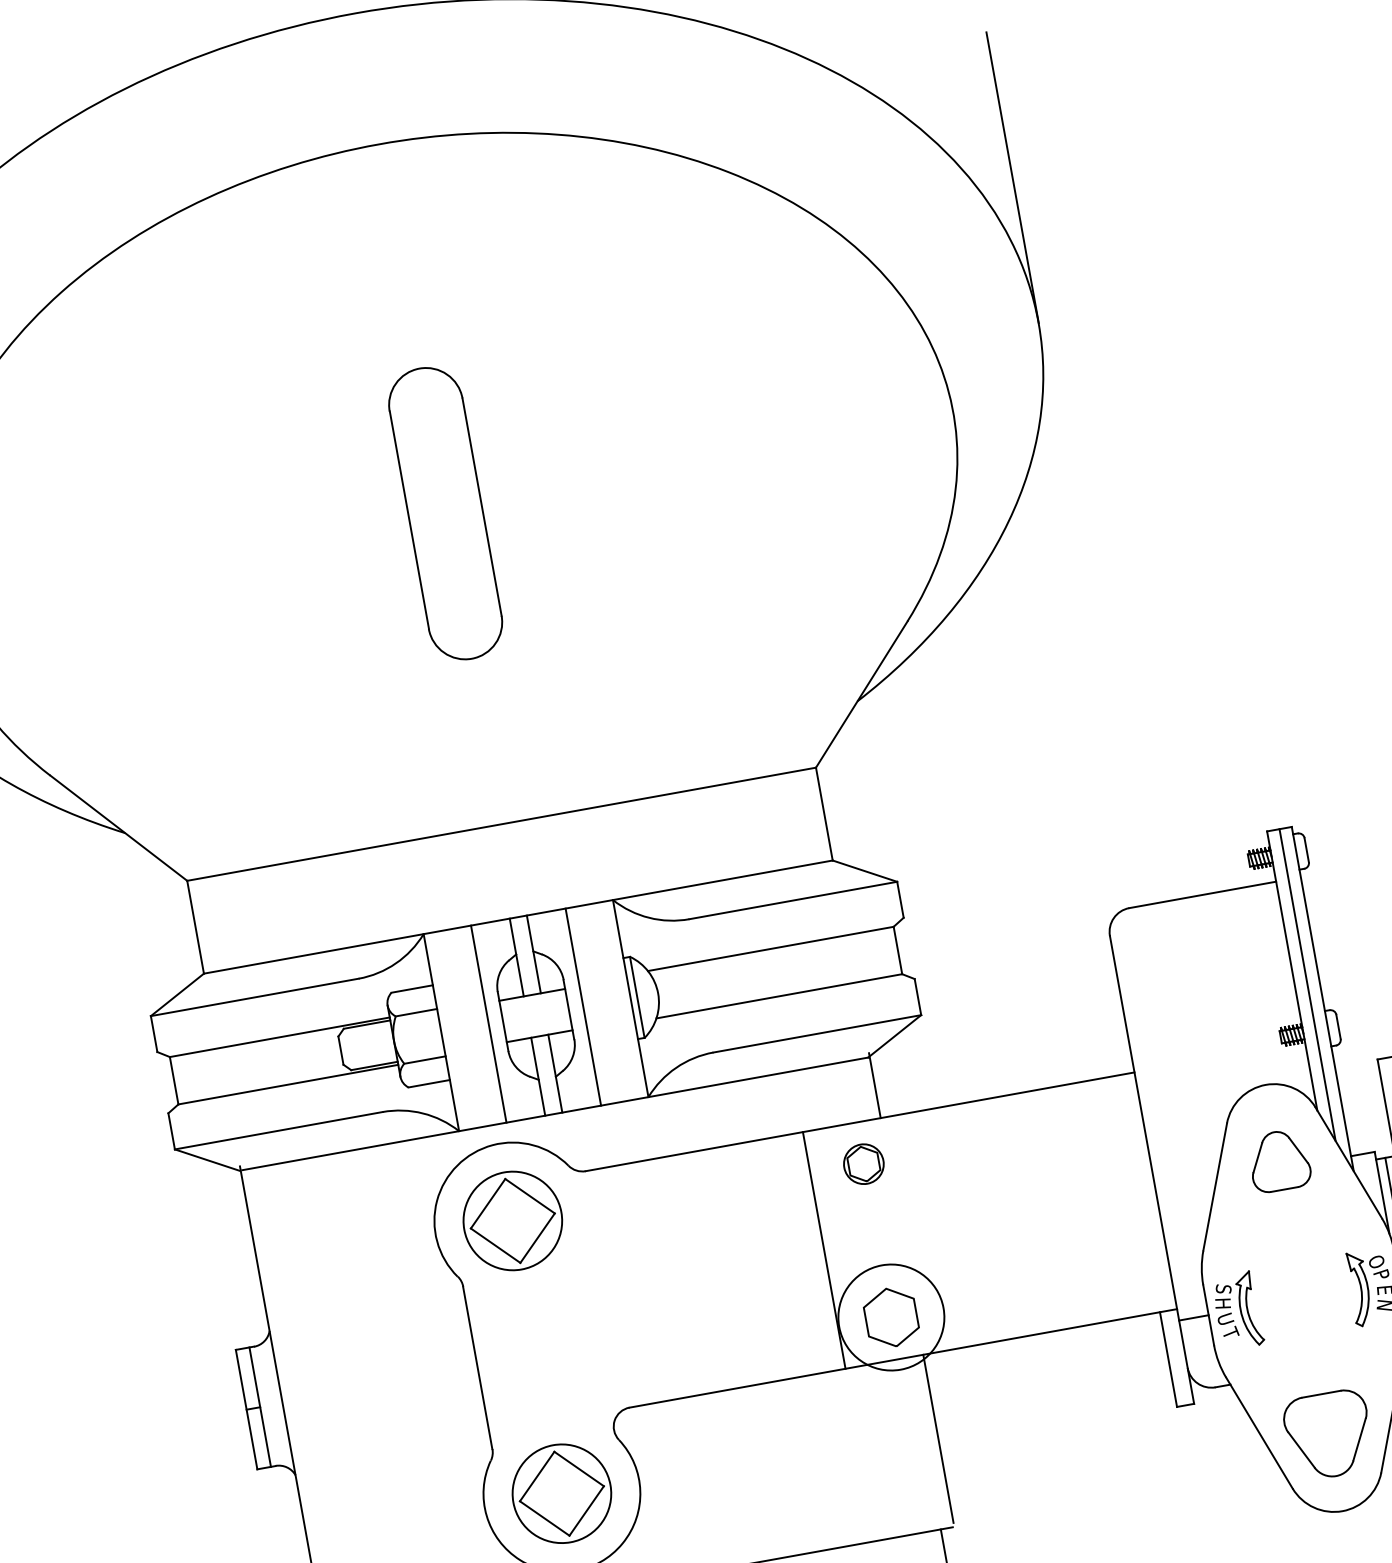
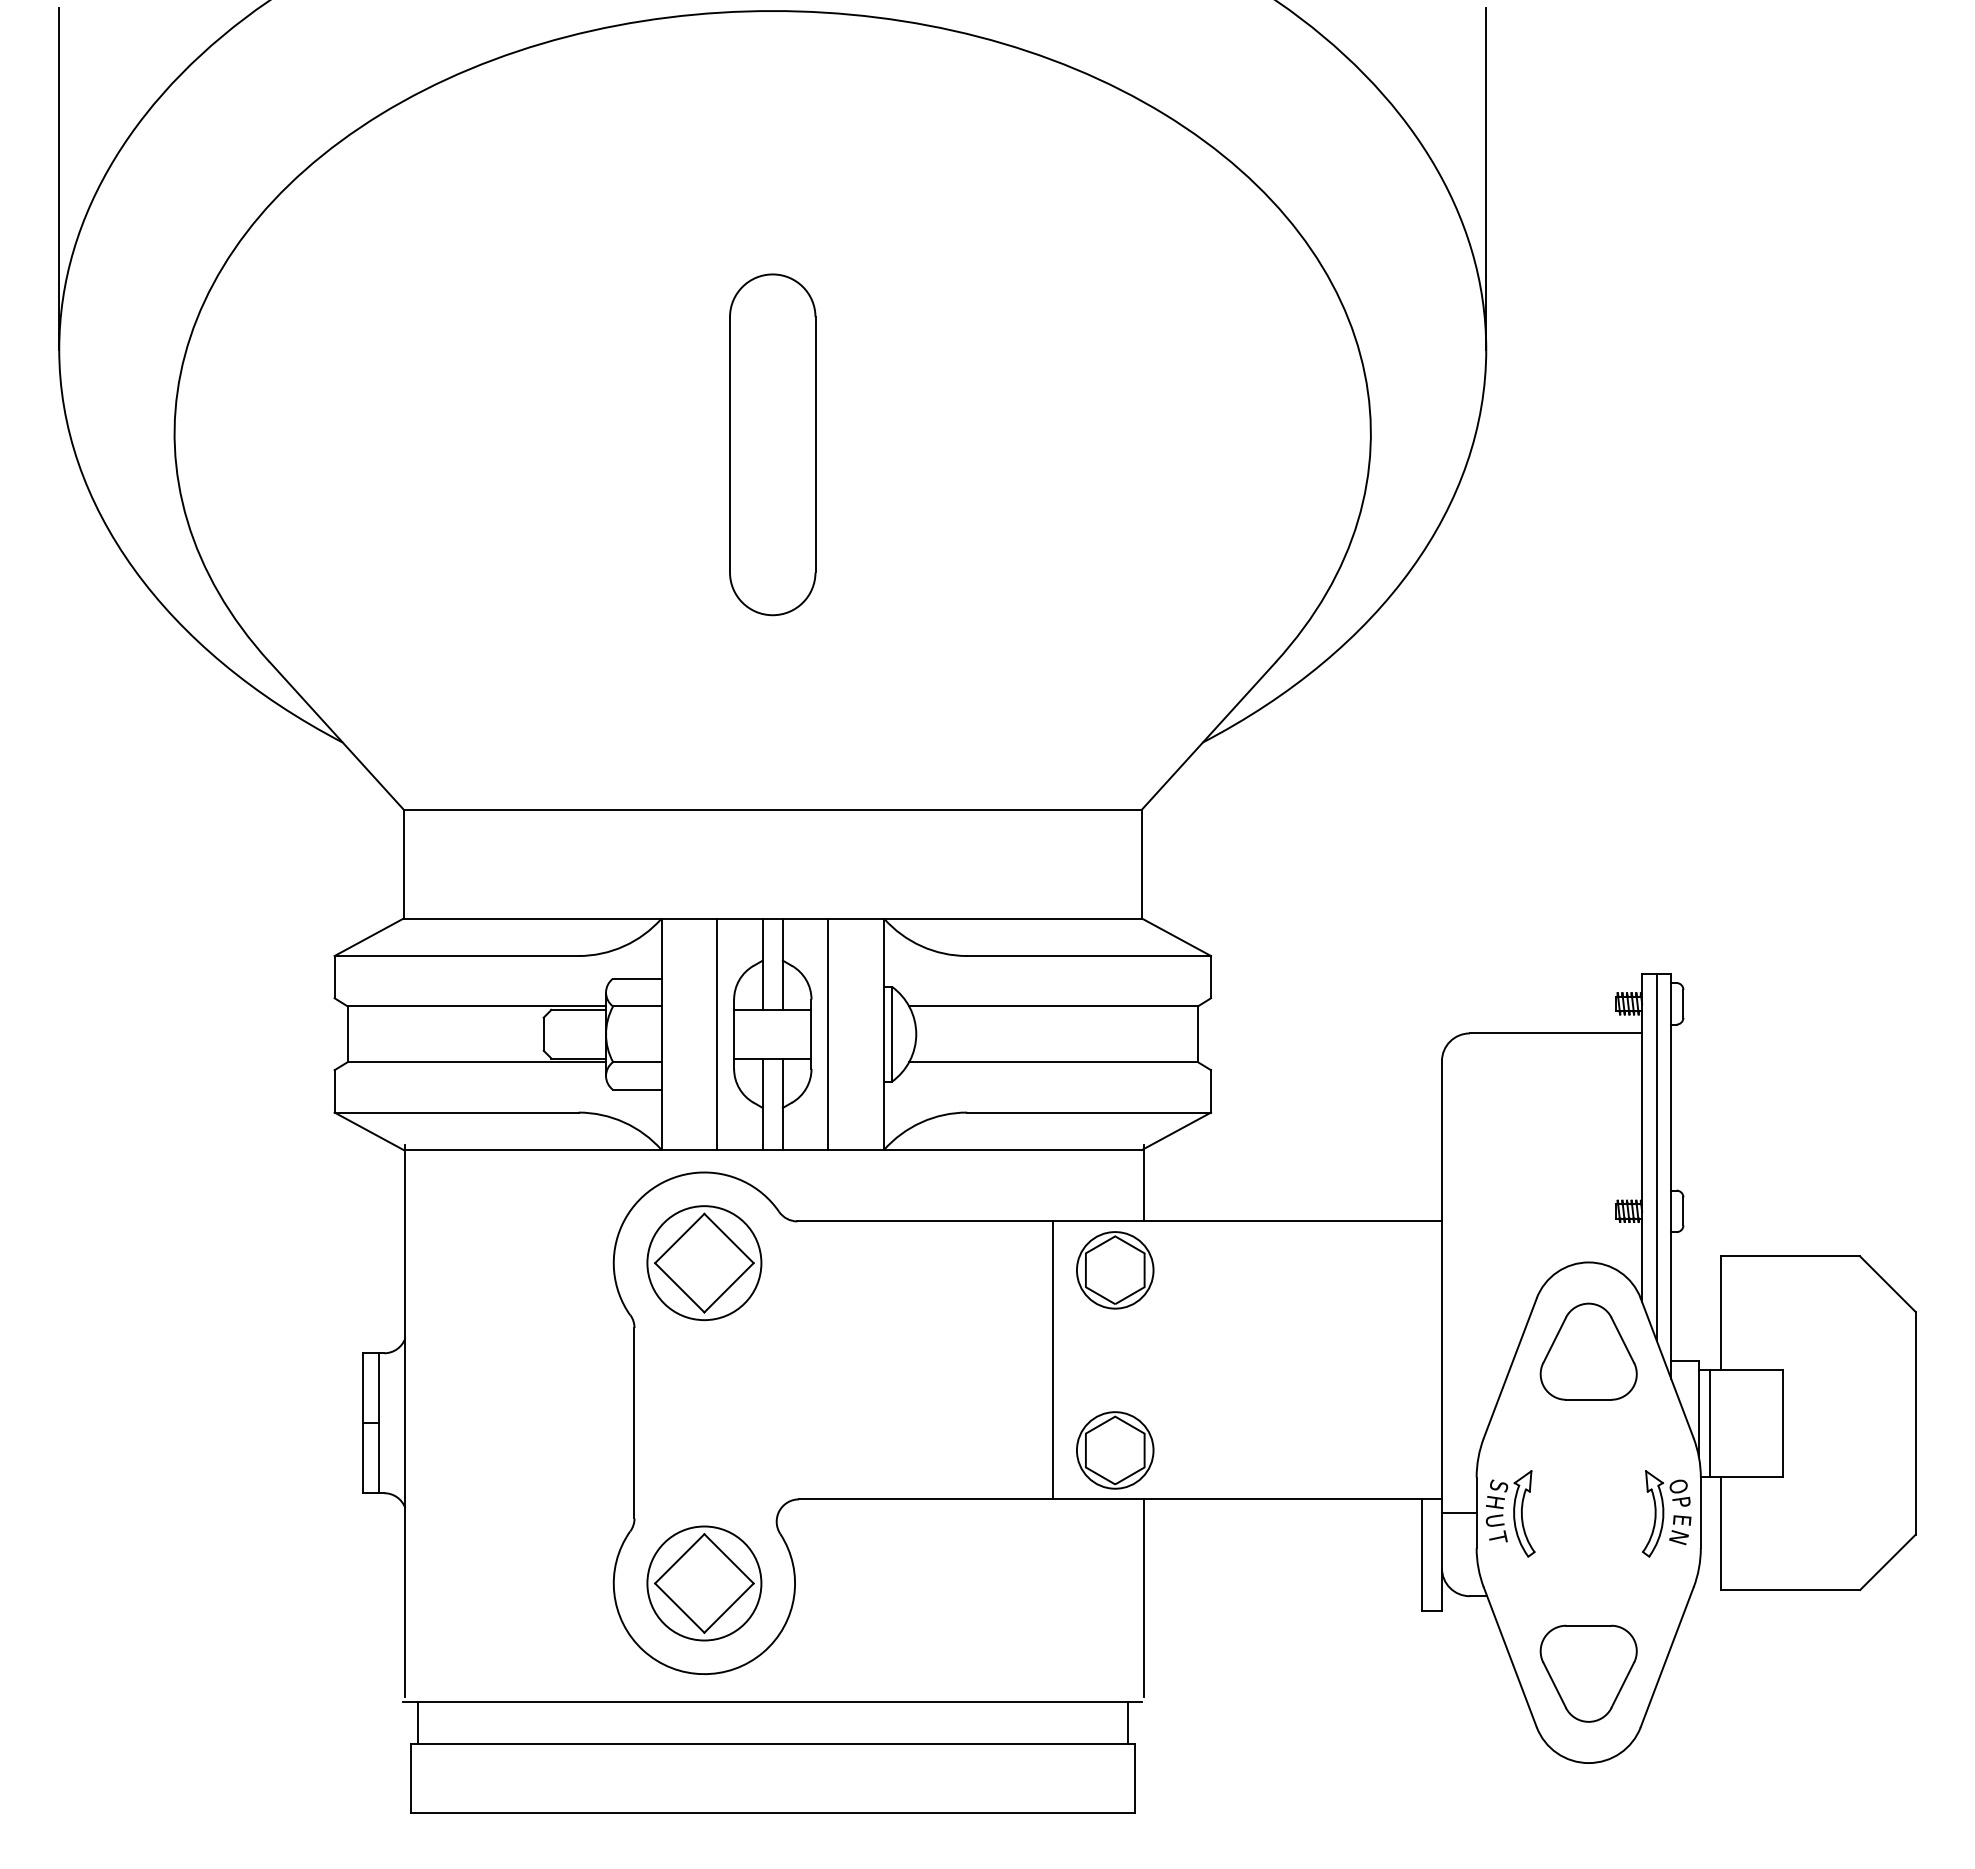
part: (1279, 1160) -> (1588, 1351), size x1.43
part: (864, 1164) -> (1115, 1270), size x1.67
circle: (890, 1317) -> (1114, 1450), size x0.62

